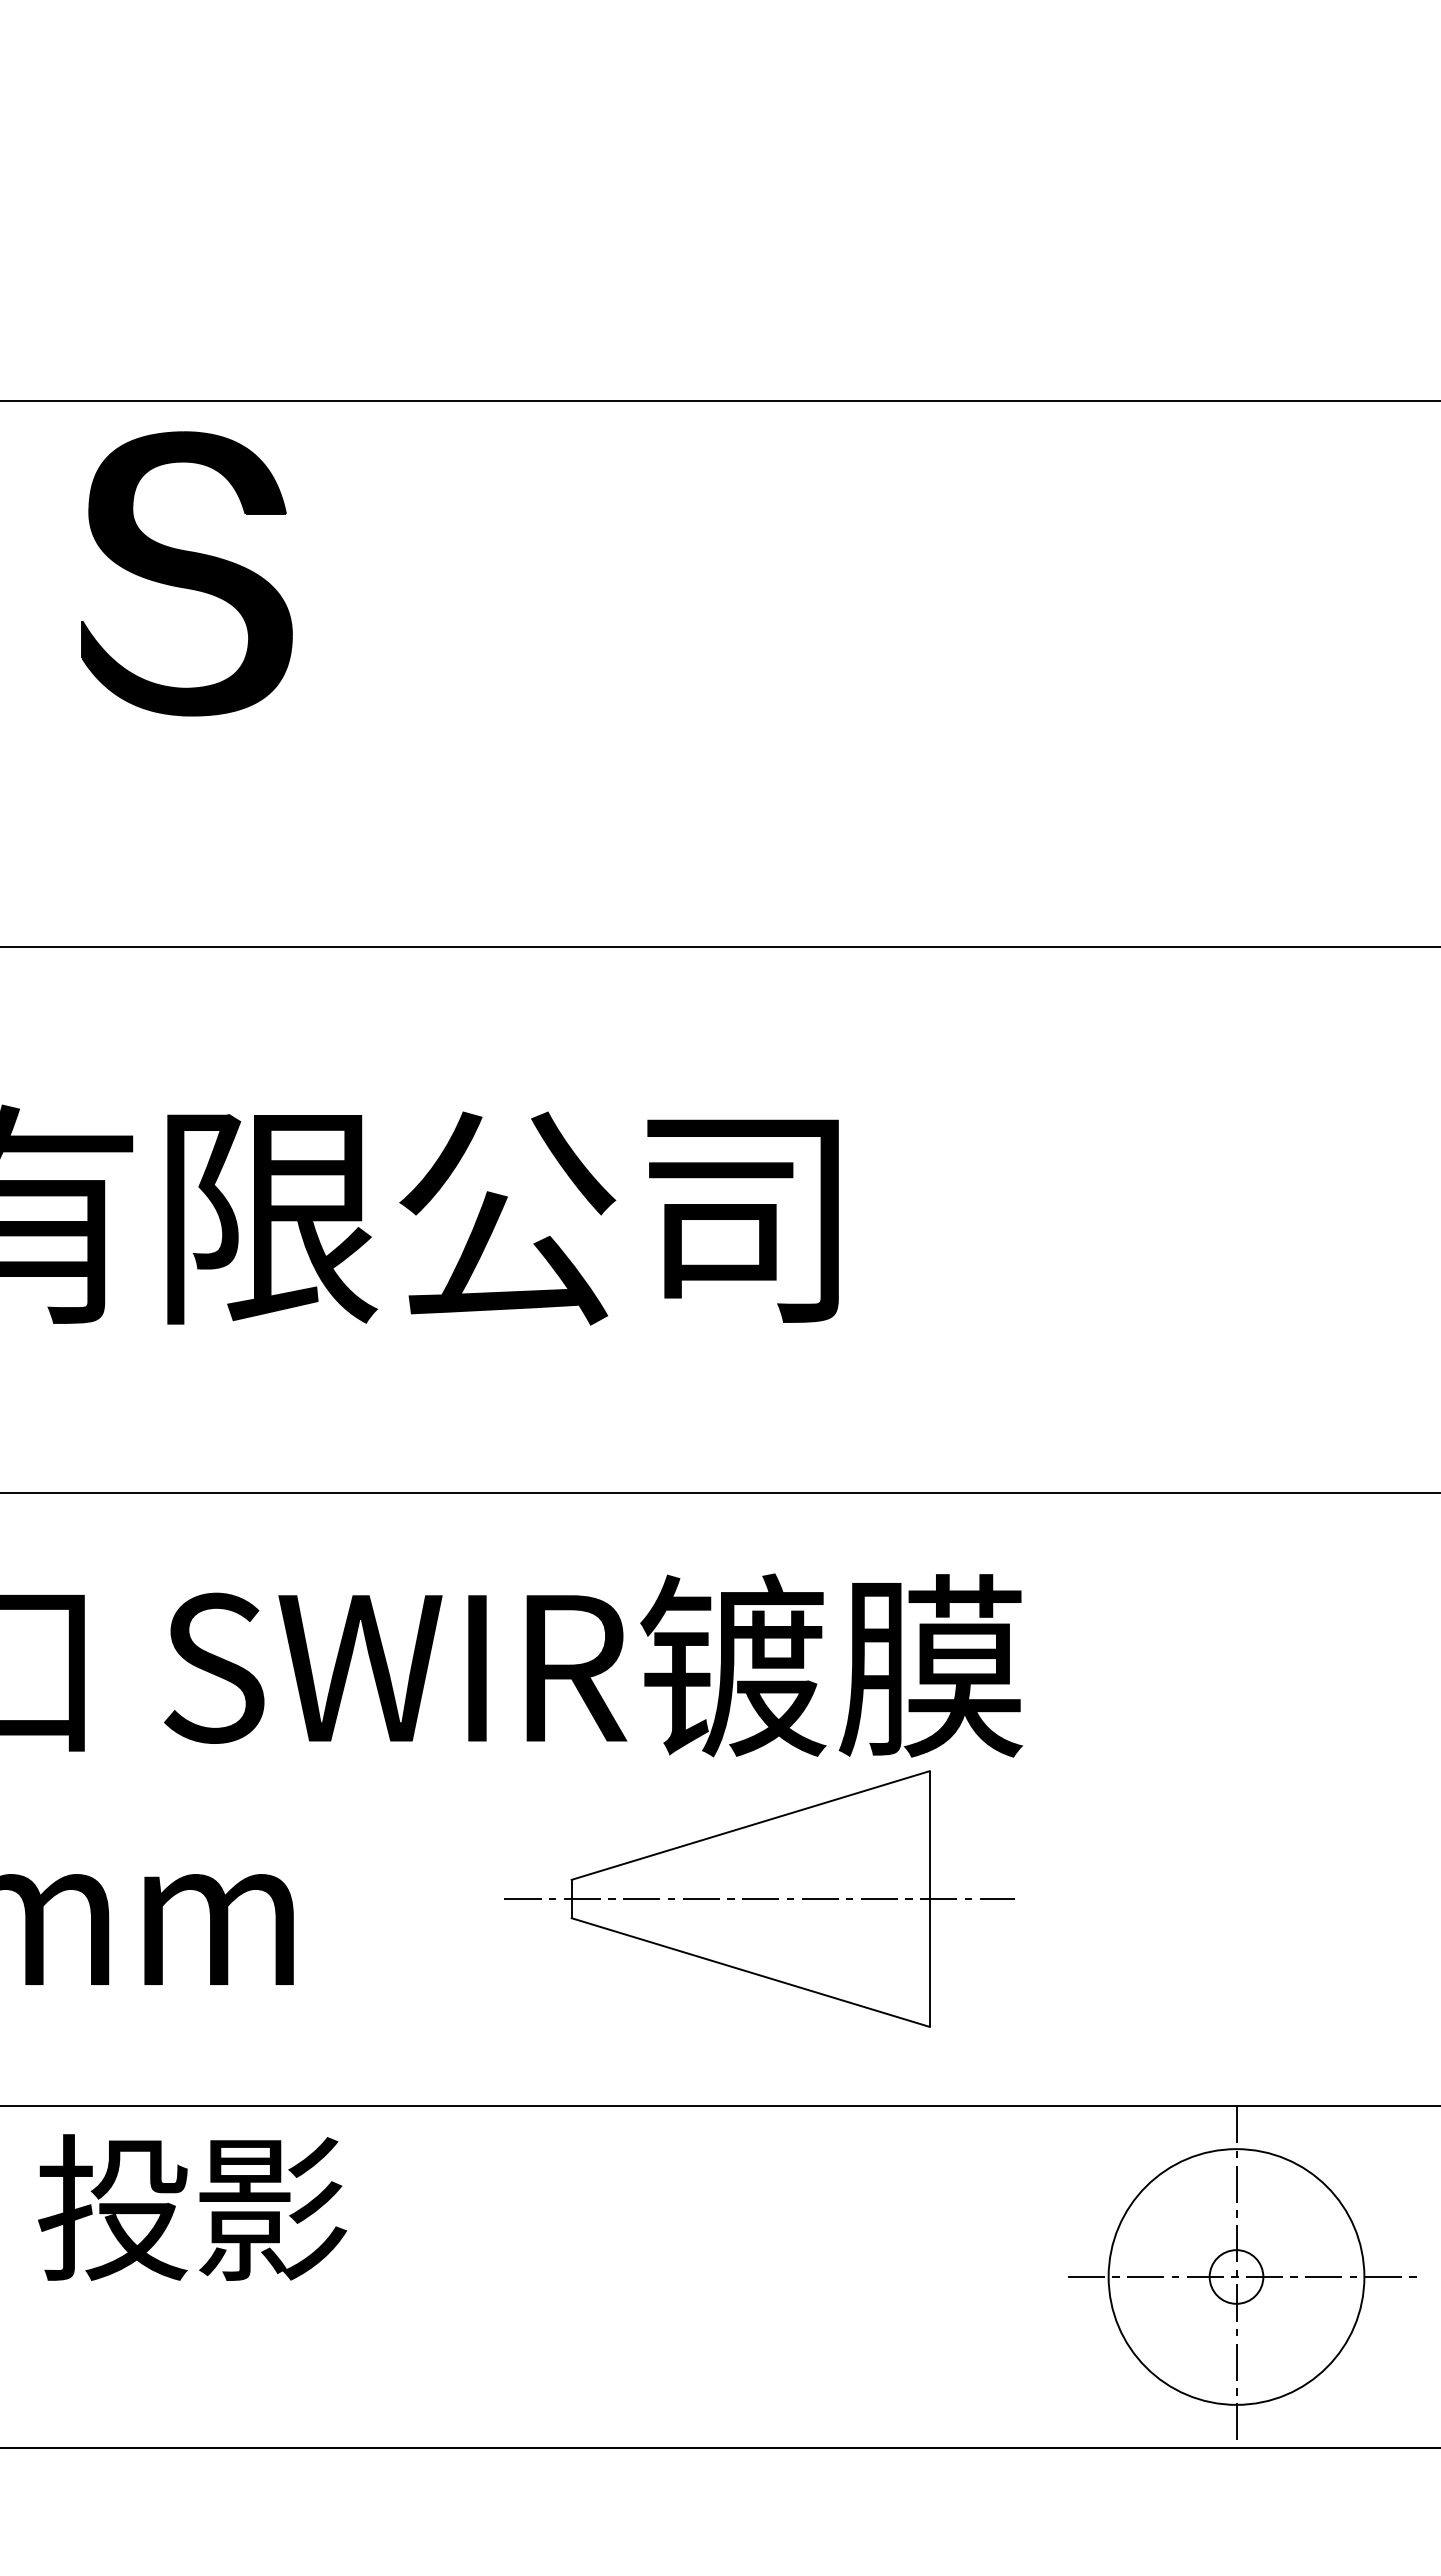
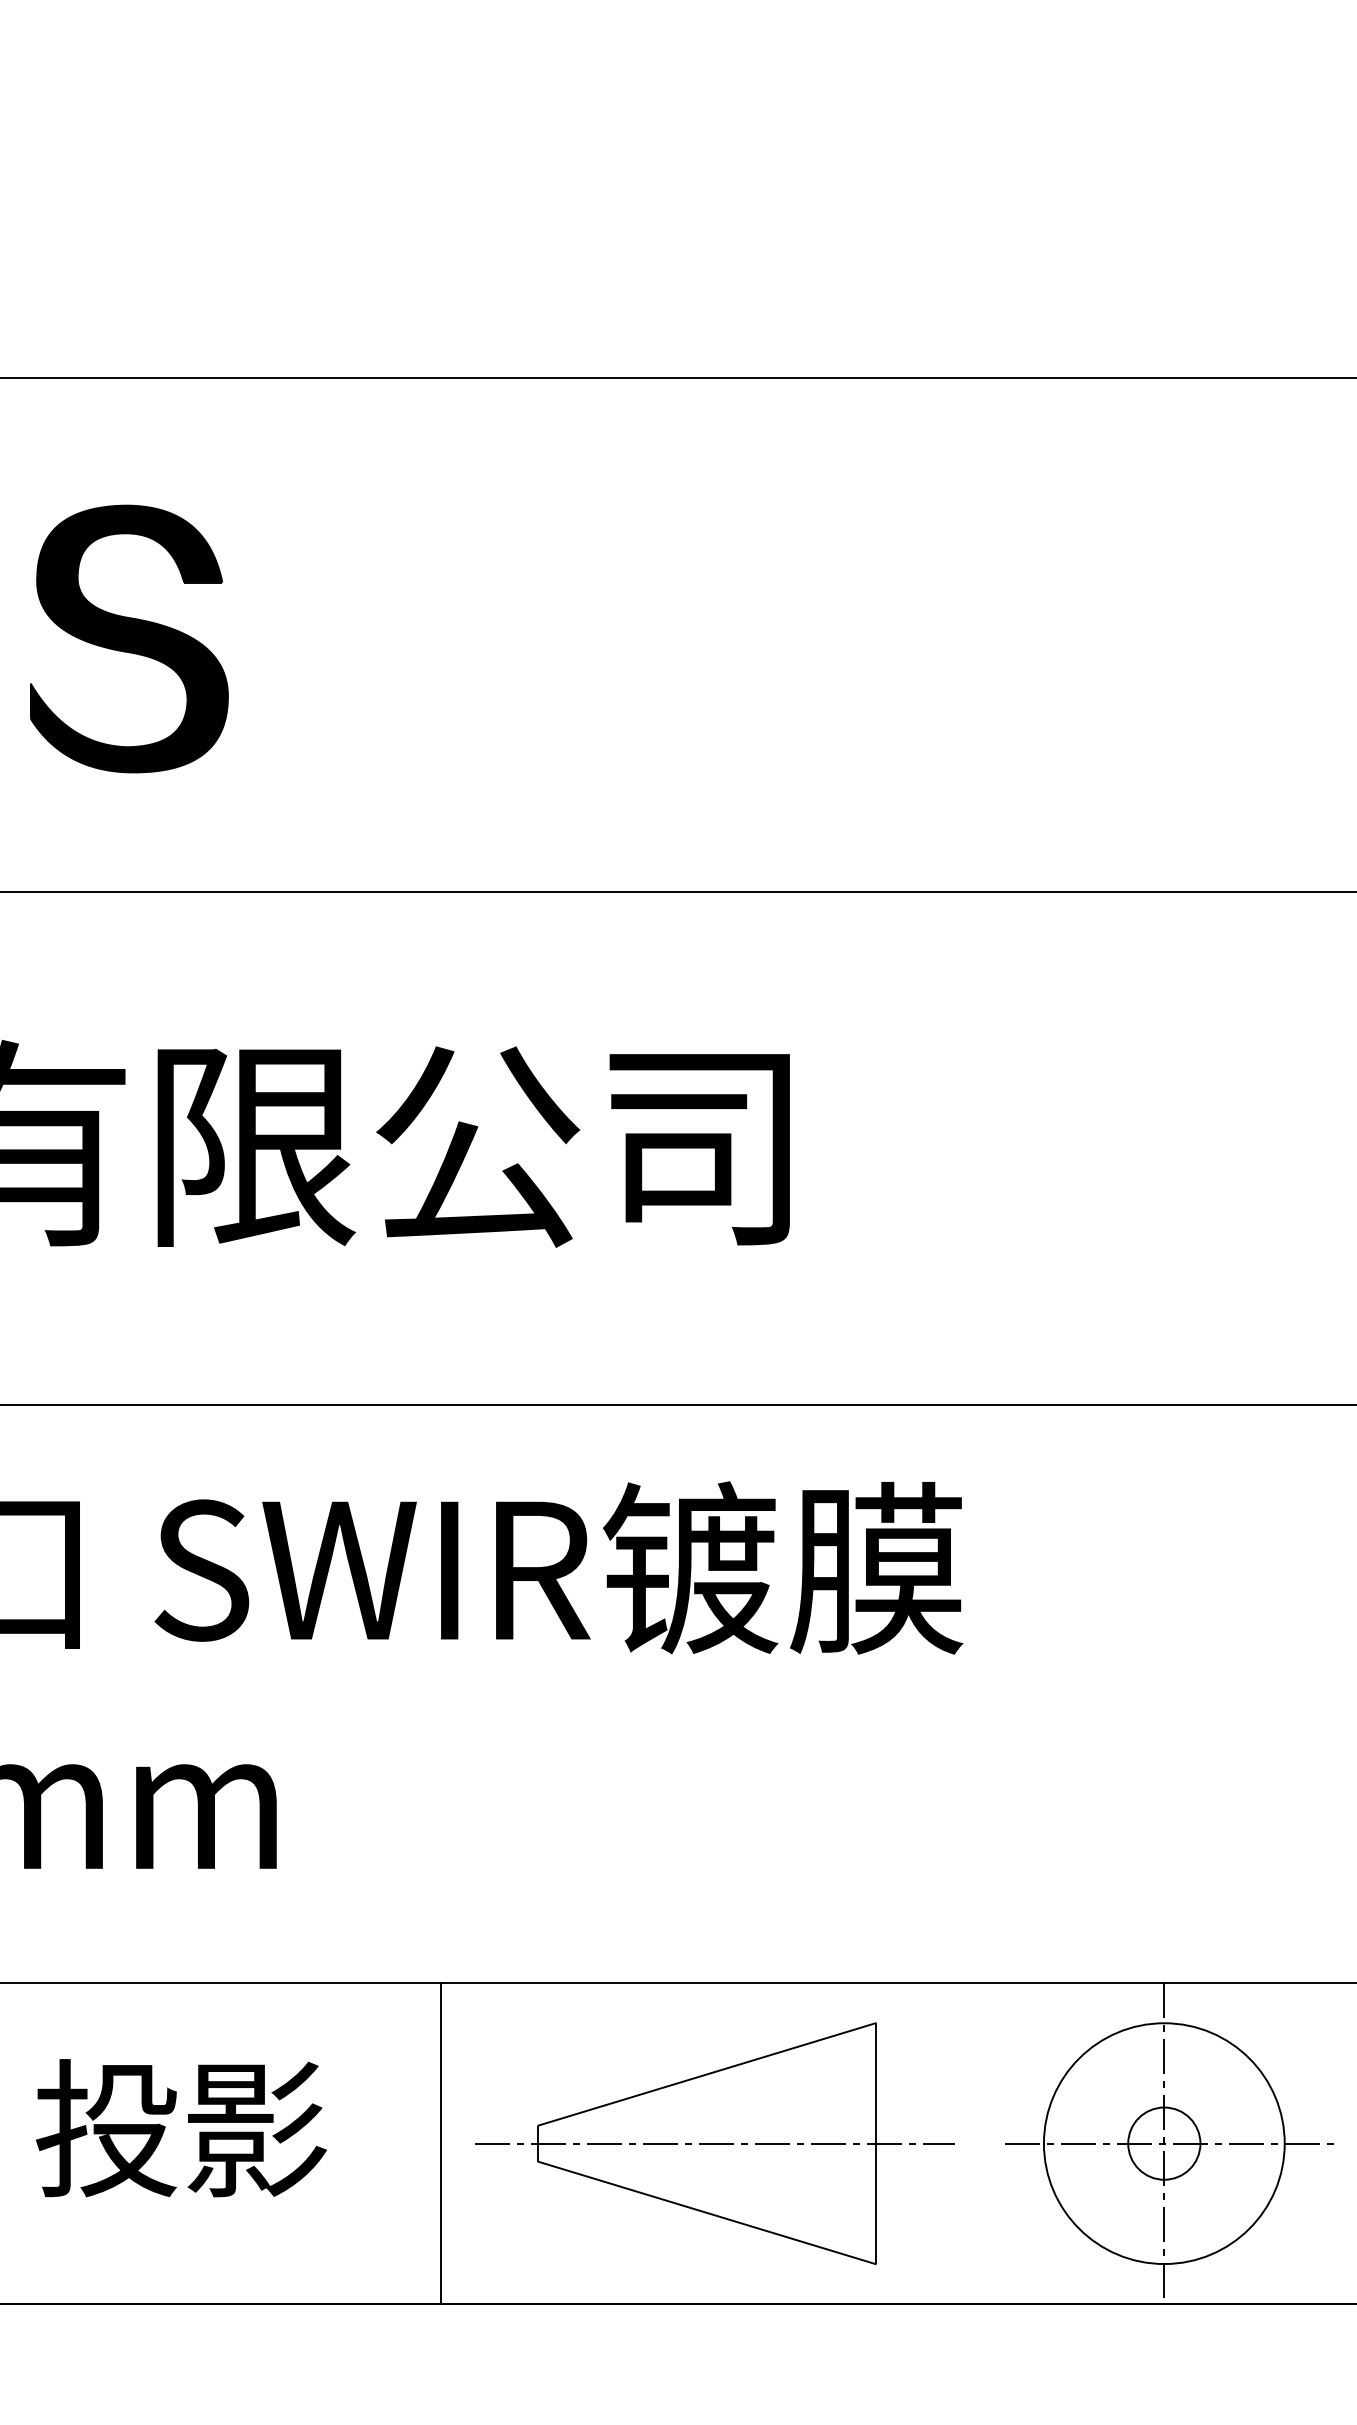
part: (186, 573) -> (128, 638), moved
part: (759, 1898) -> (715, 2143), moved
text: (192, 2207) -> (181, 2128), moved
line: (468, 2276) -> (441, 2143), added
circle: (1236, 2276) -> (1164, 2143), size x1.43

